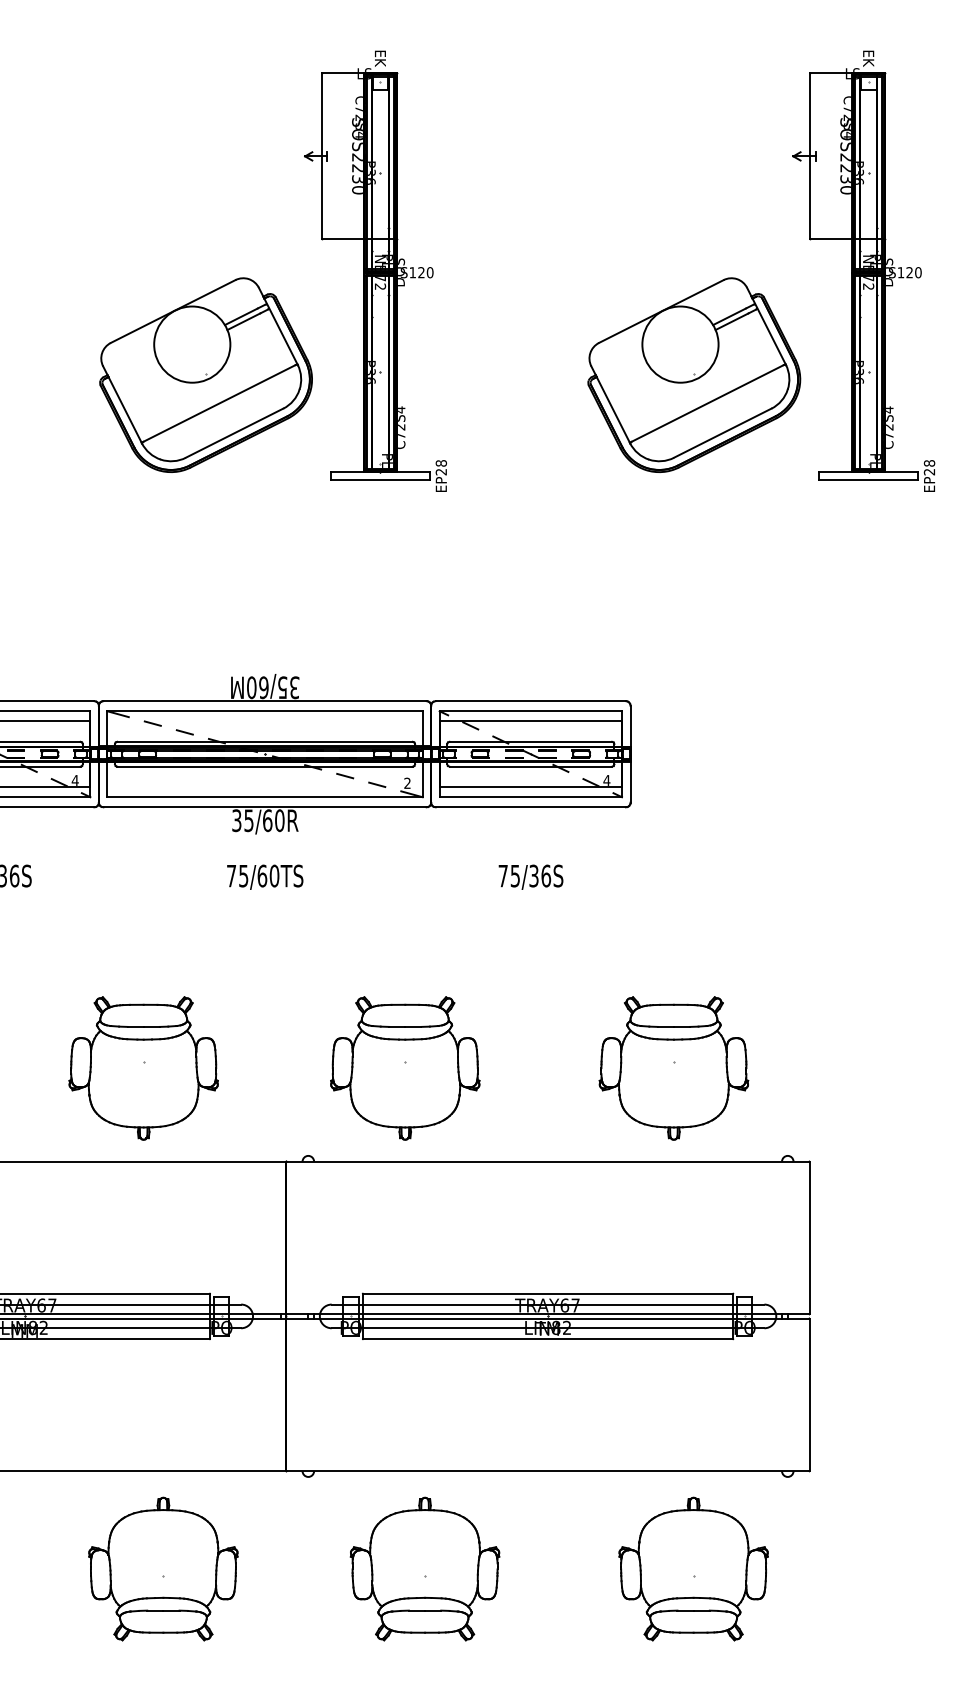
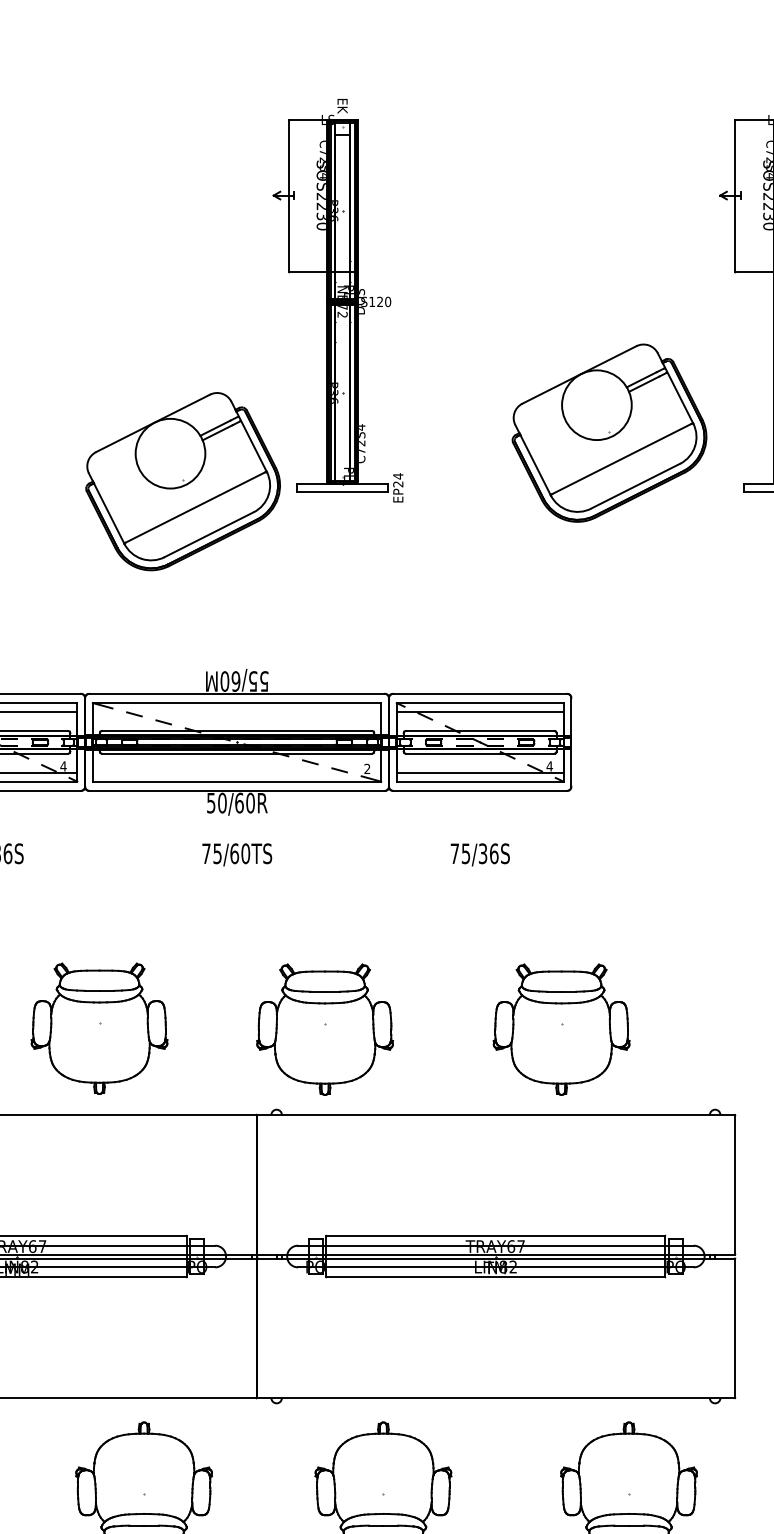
part: (205, 374) -> (182, 481), moved
part: (694, 374) -> (609, 432), moved
text: (440, 463) -> (397, 476), EP28 -> EP24
text: (294, 688) -> (264, 682), 35/60M -> 55/60M
text: (242, 820) -> (216, 802), 35/60R -> 50/60R
part: (143, 1068) -> (99, 1028), moved
part: (405, 1068) -> (325, 1029), moved
part: (673, 1068) -> (561, 1029), moved

